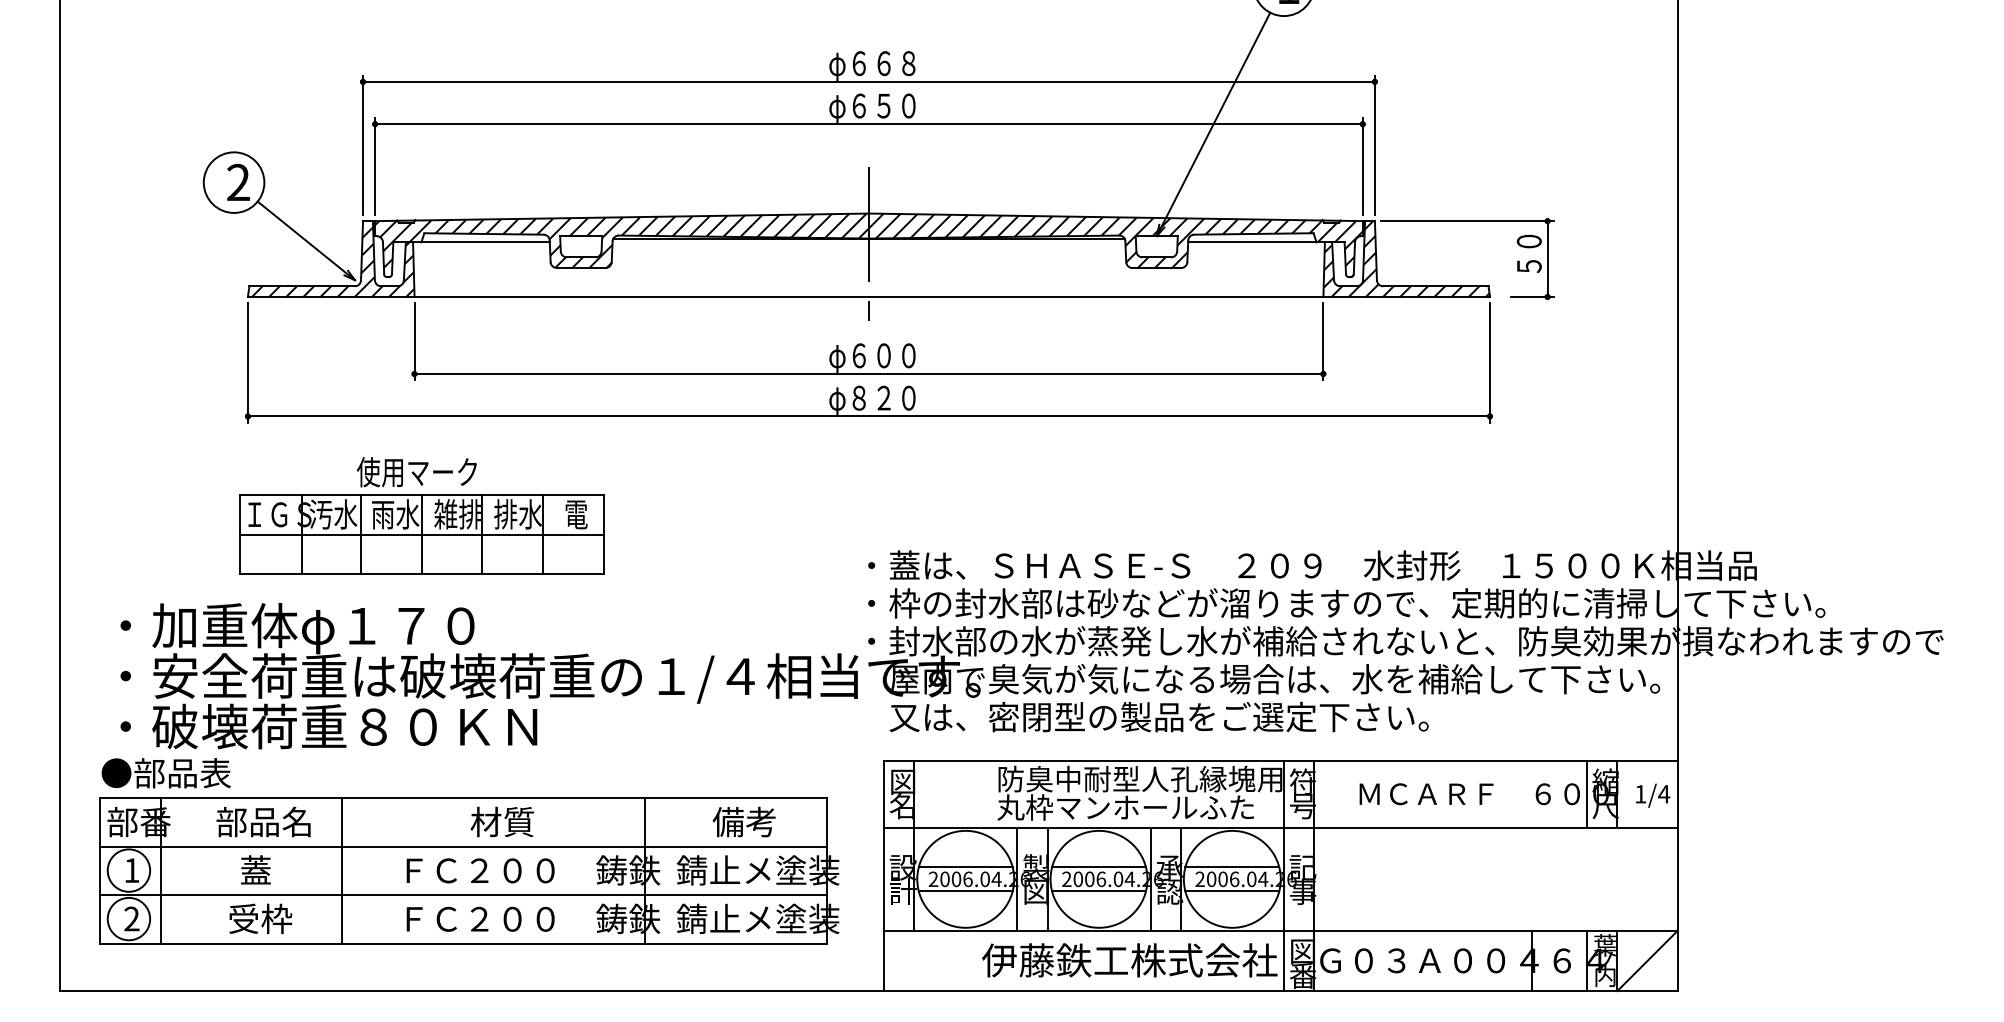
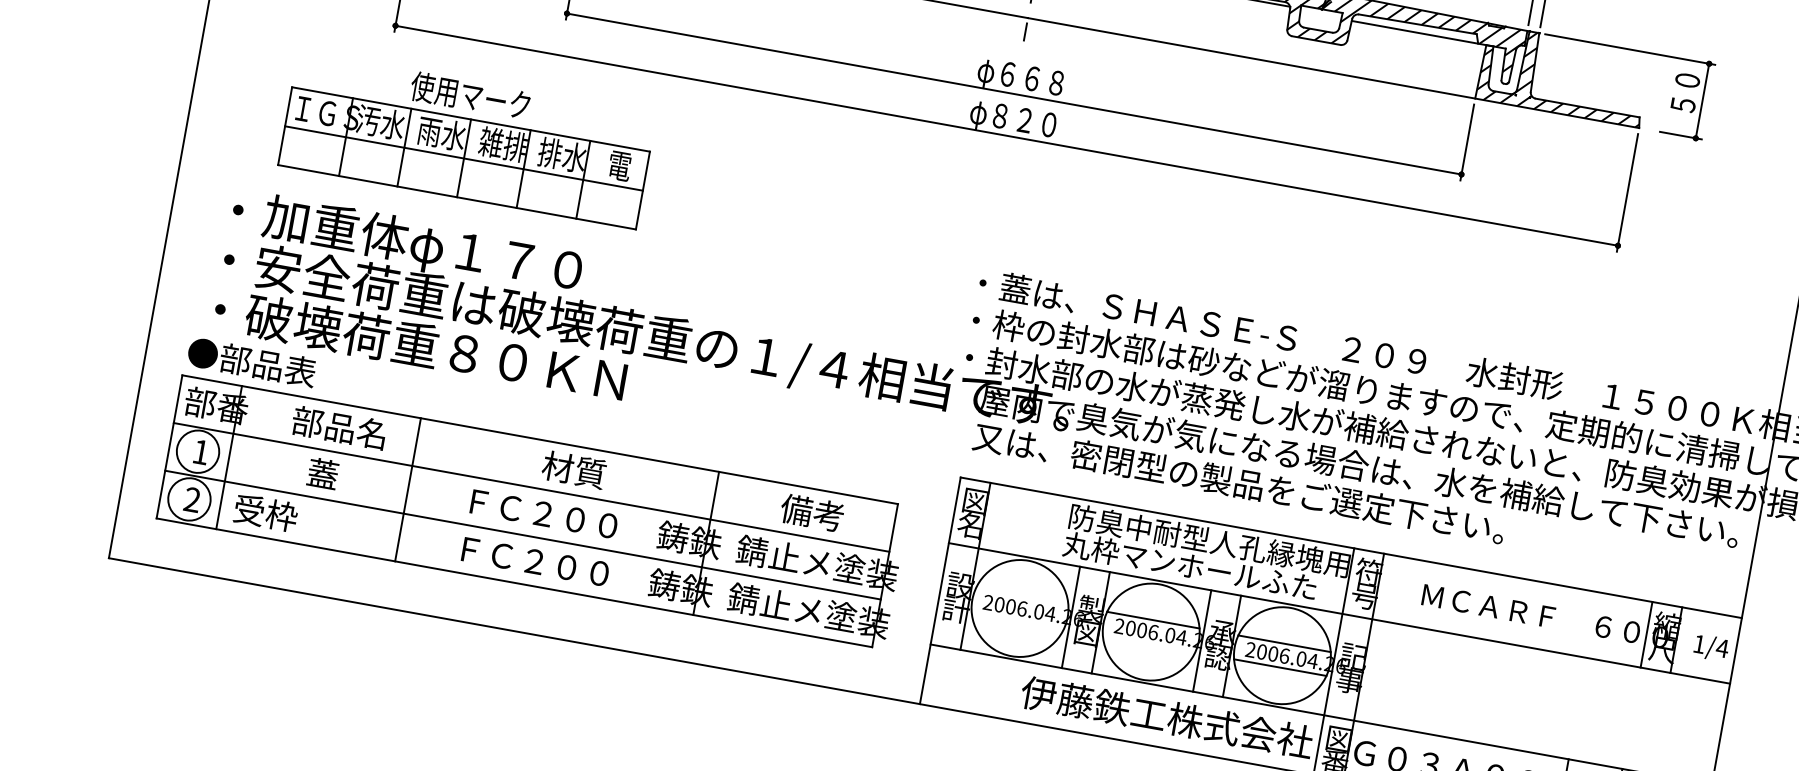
text: (896, 355) -> (1044, 80), φ６００ -> φ６６８
part: (421, 515) -> (467, 139), moved
line: (965, 867) -> (1021, 596), removed
line: (965, 891) -> (1017, 620), removed
line: (1098, 891) -> (1148, 643), removed
text: (260, 918) -> (265, 512), moved

